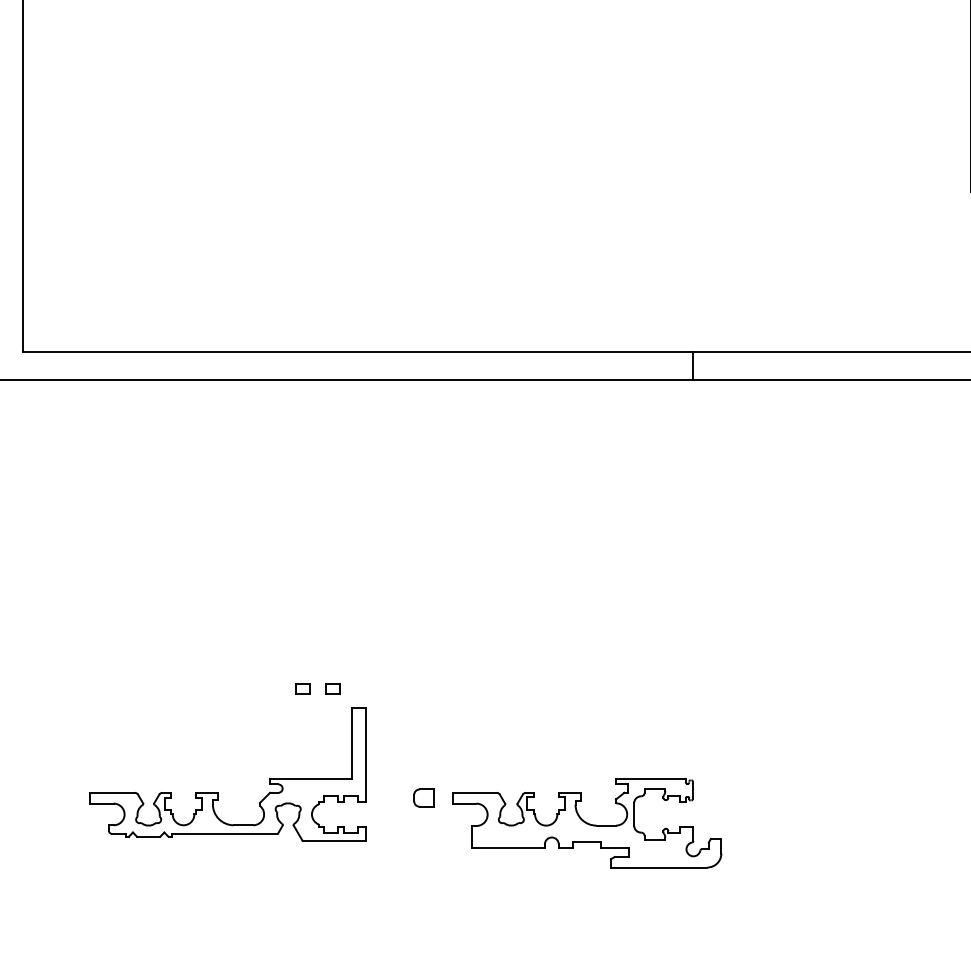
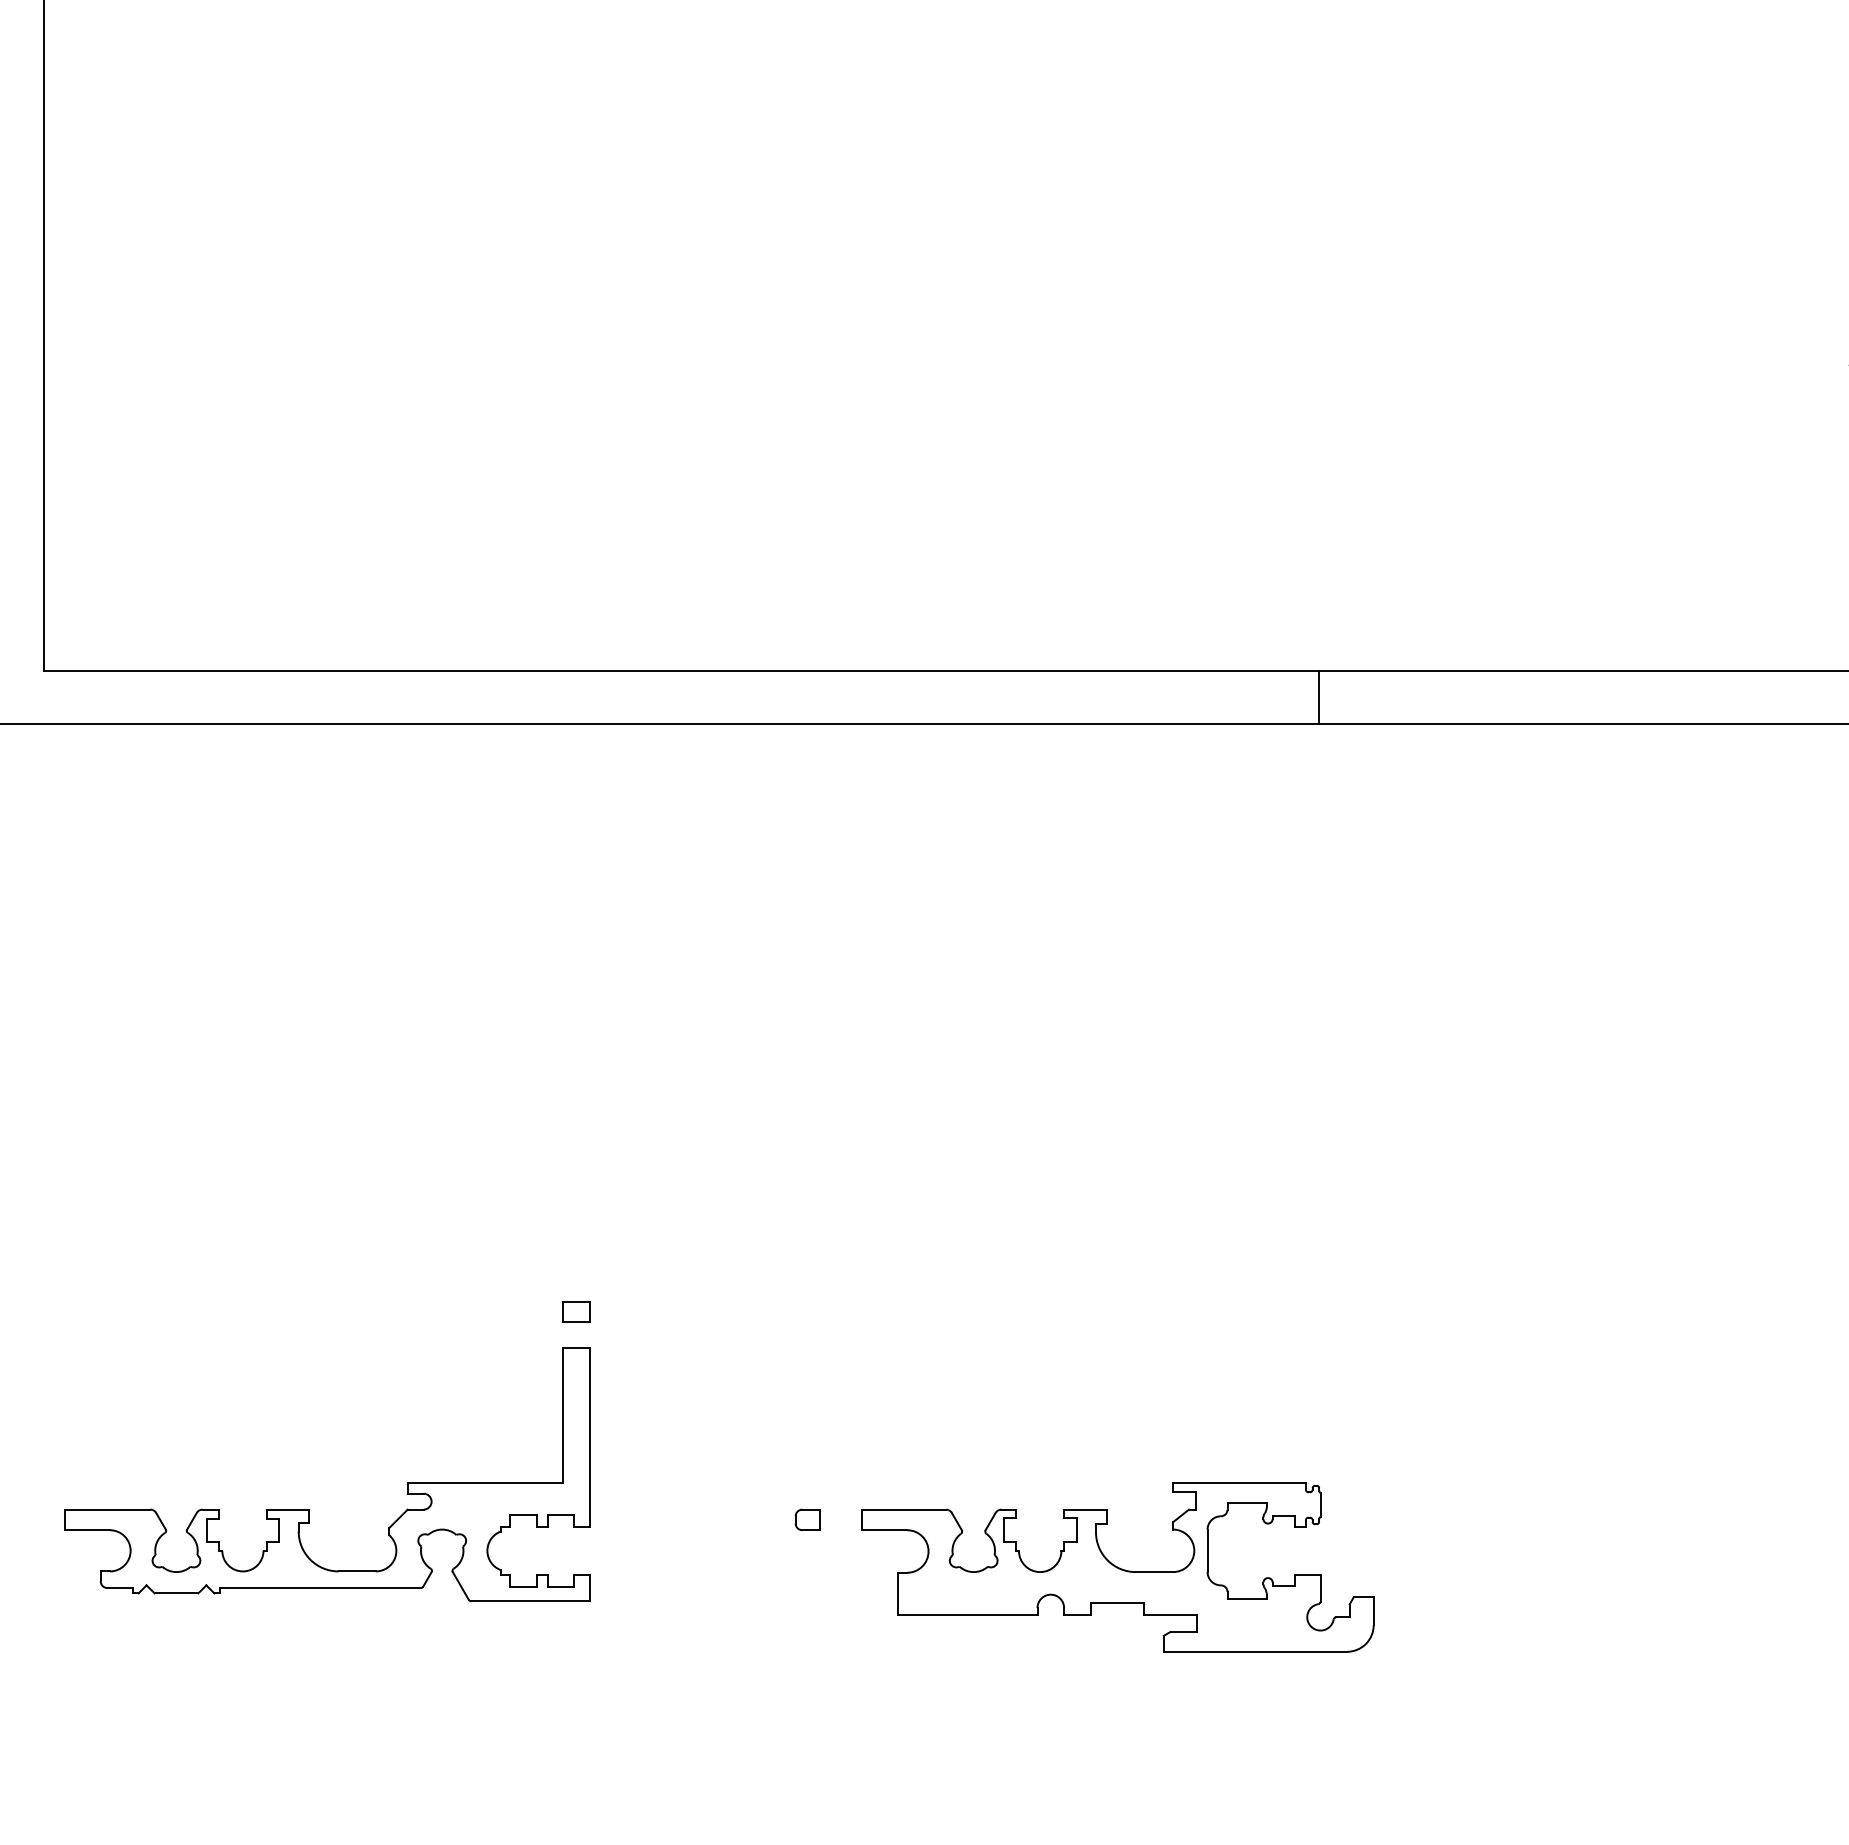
part: (332, 688) -> (633, 1310), removed
part: (218, 792) -> (309, 1508), moved
part: (423, 798) -> (806, 1520), size x0.62

